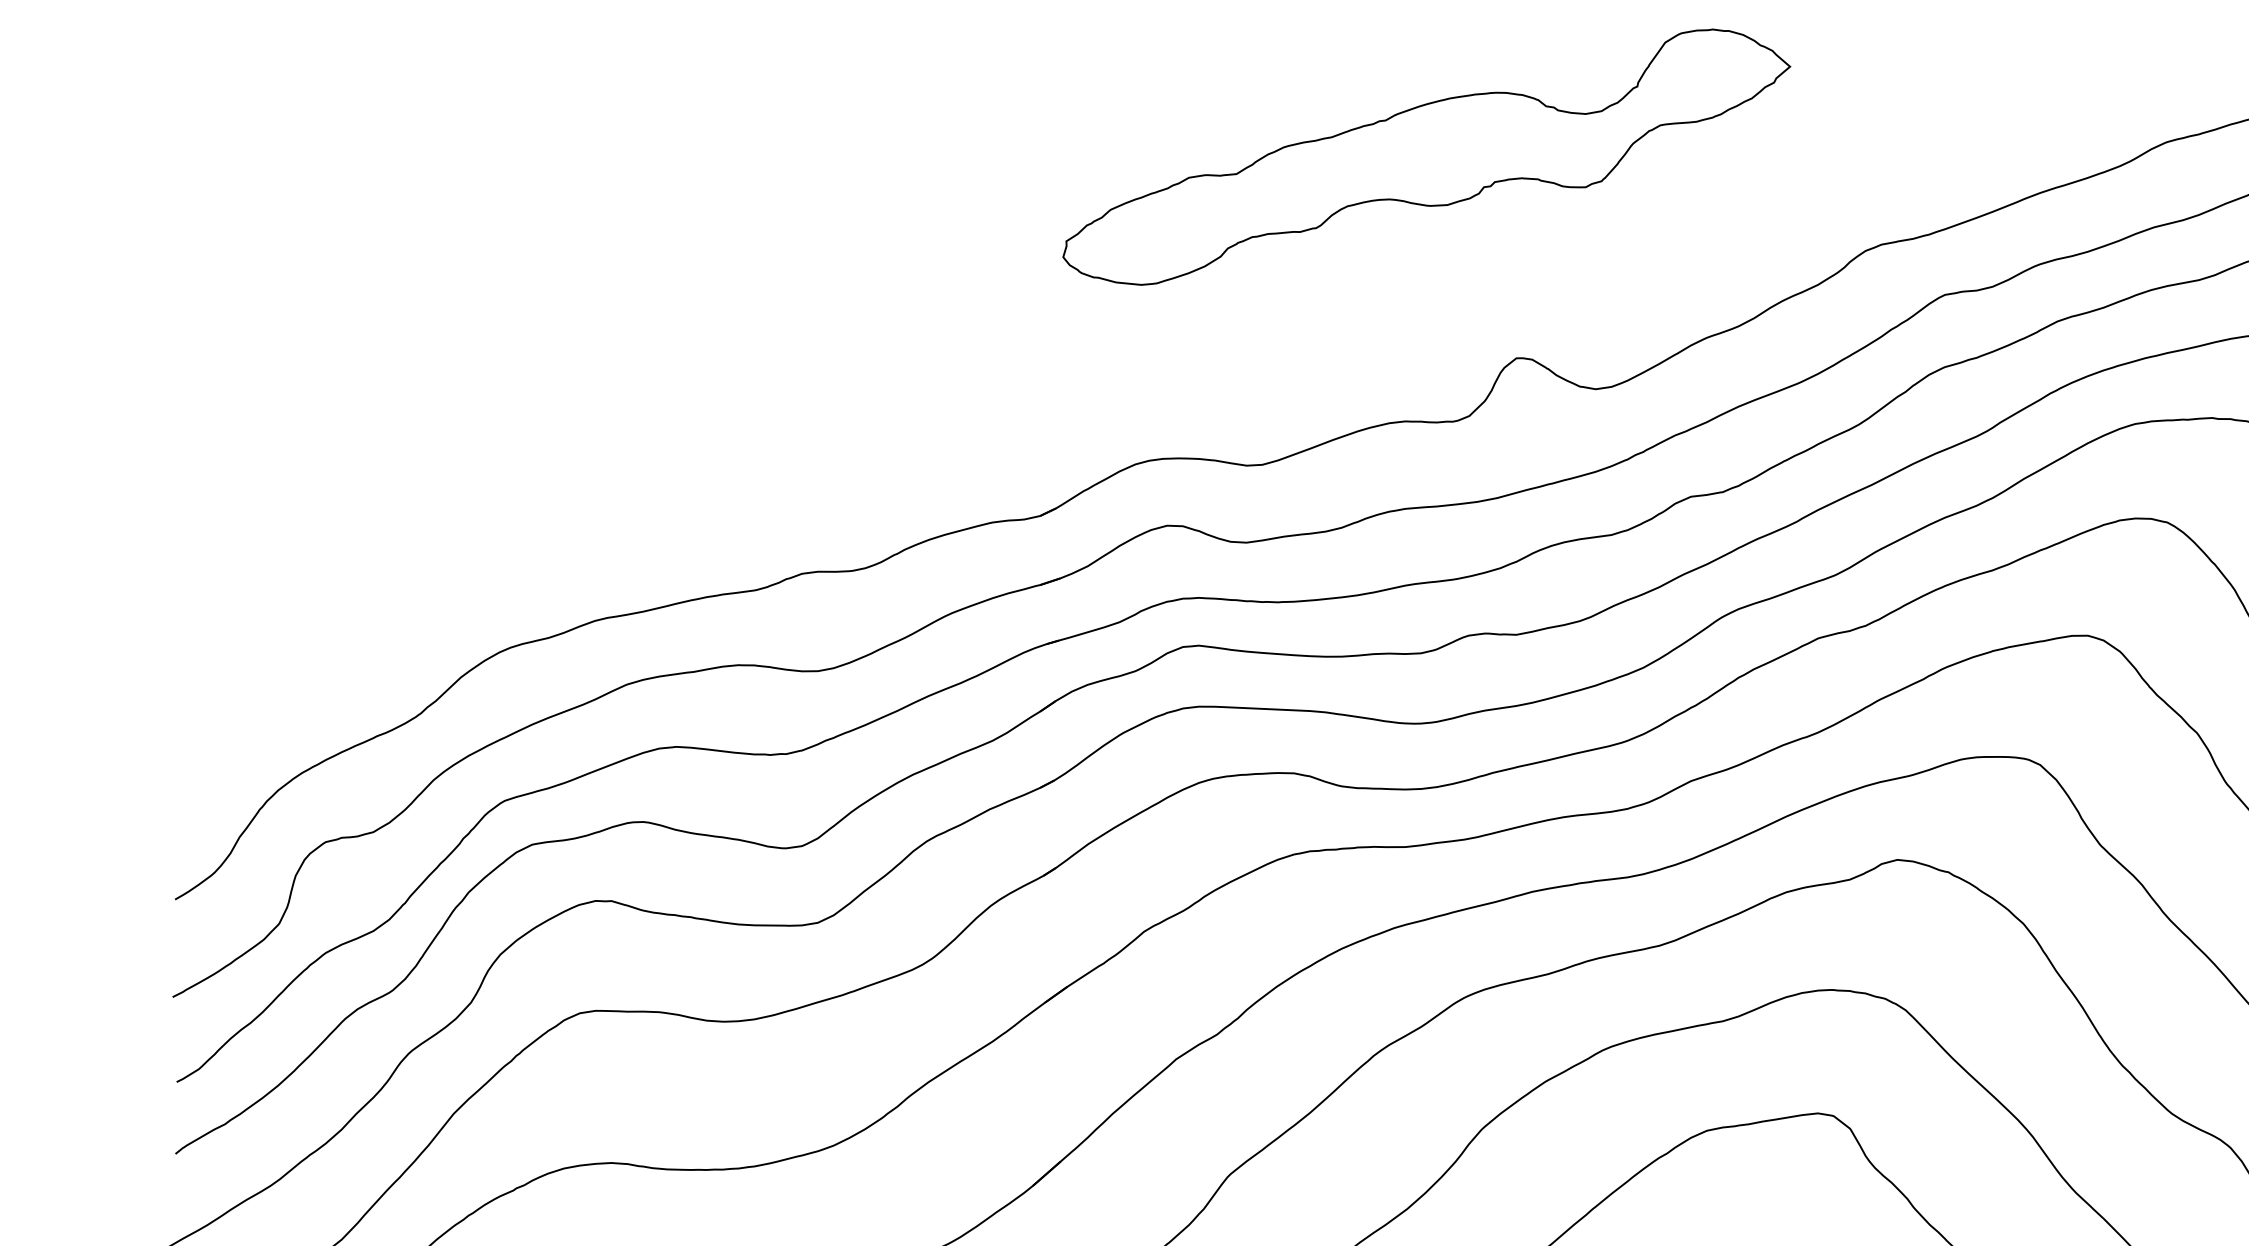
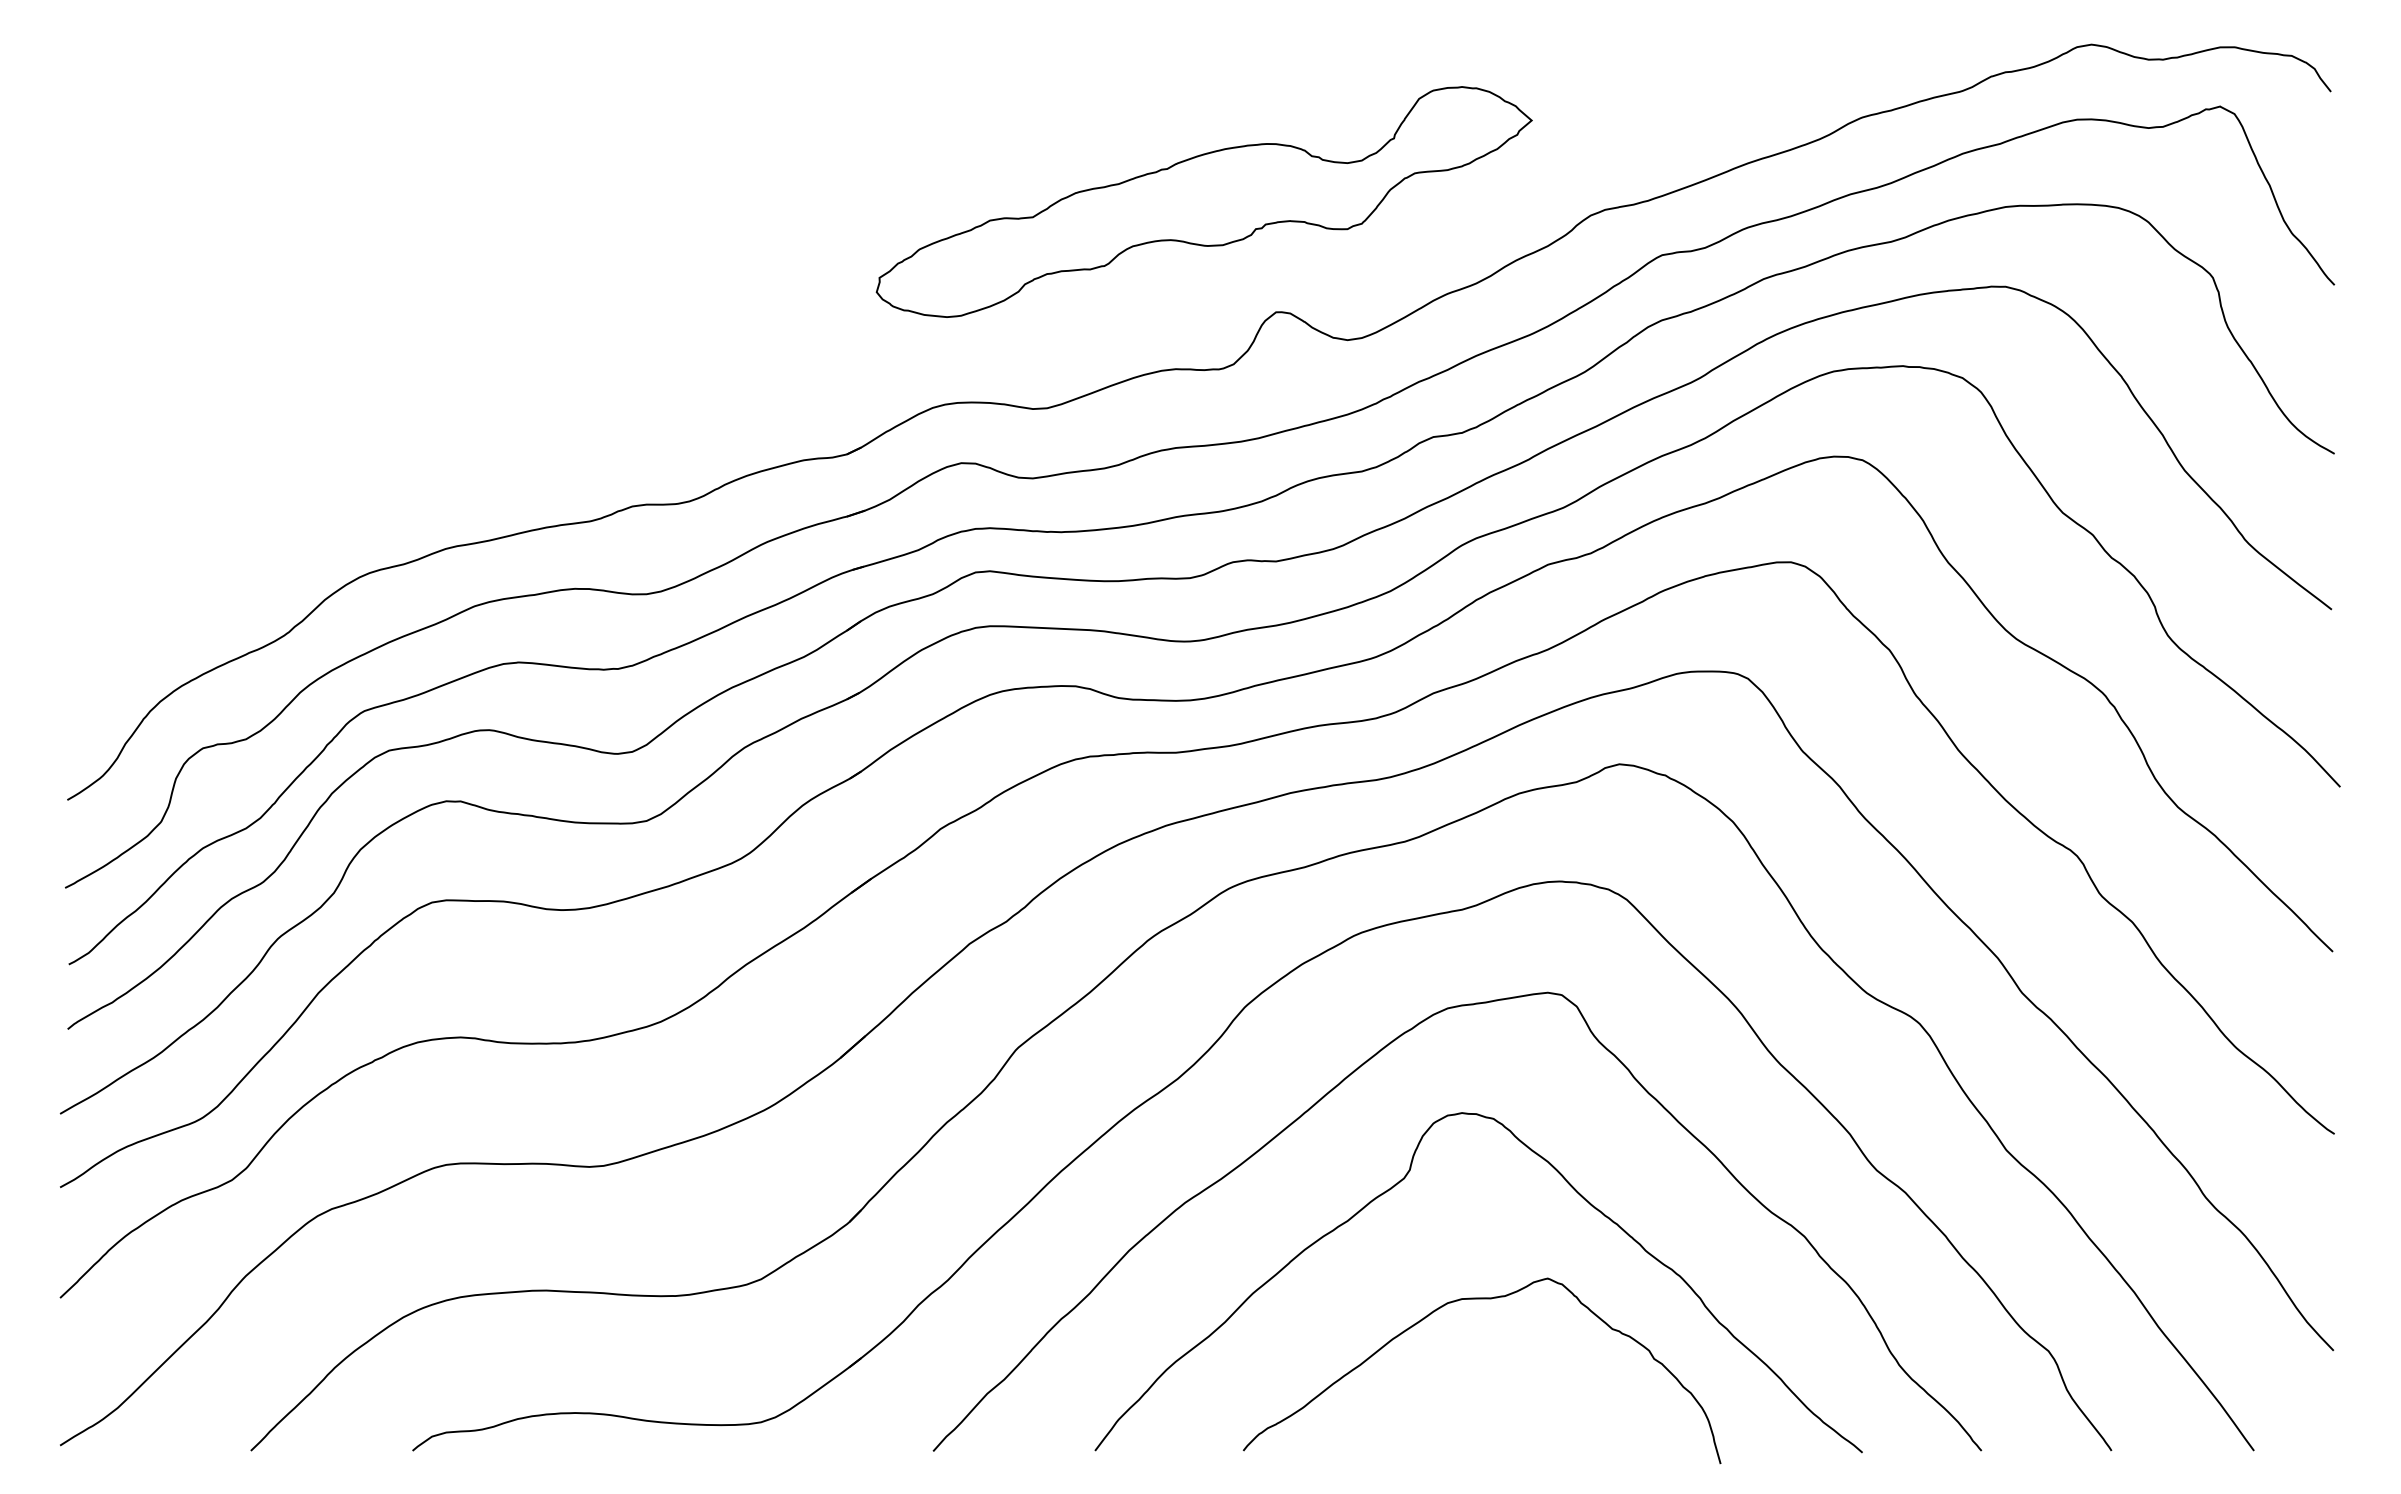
part: (1425, 156) -> (1203, 201), moved

